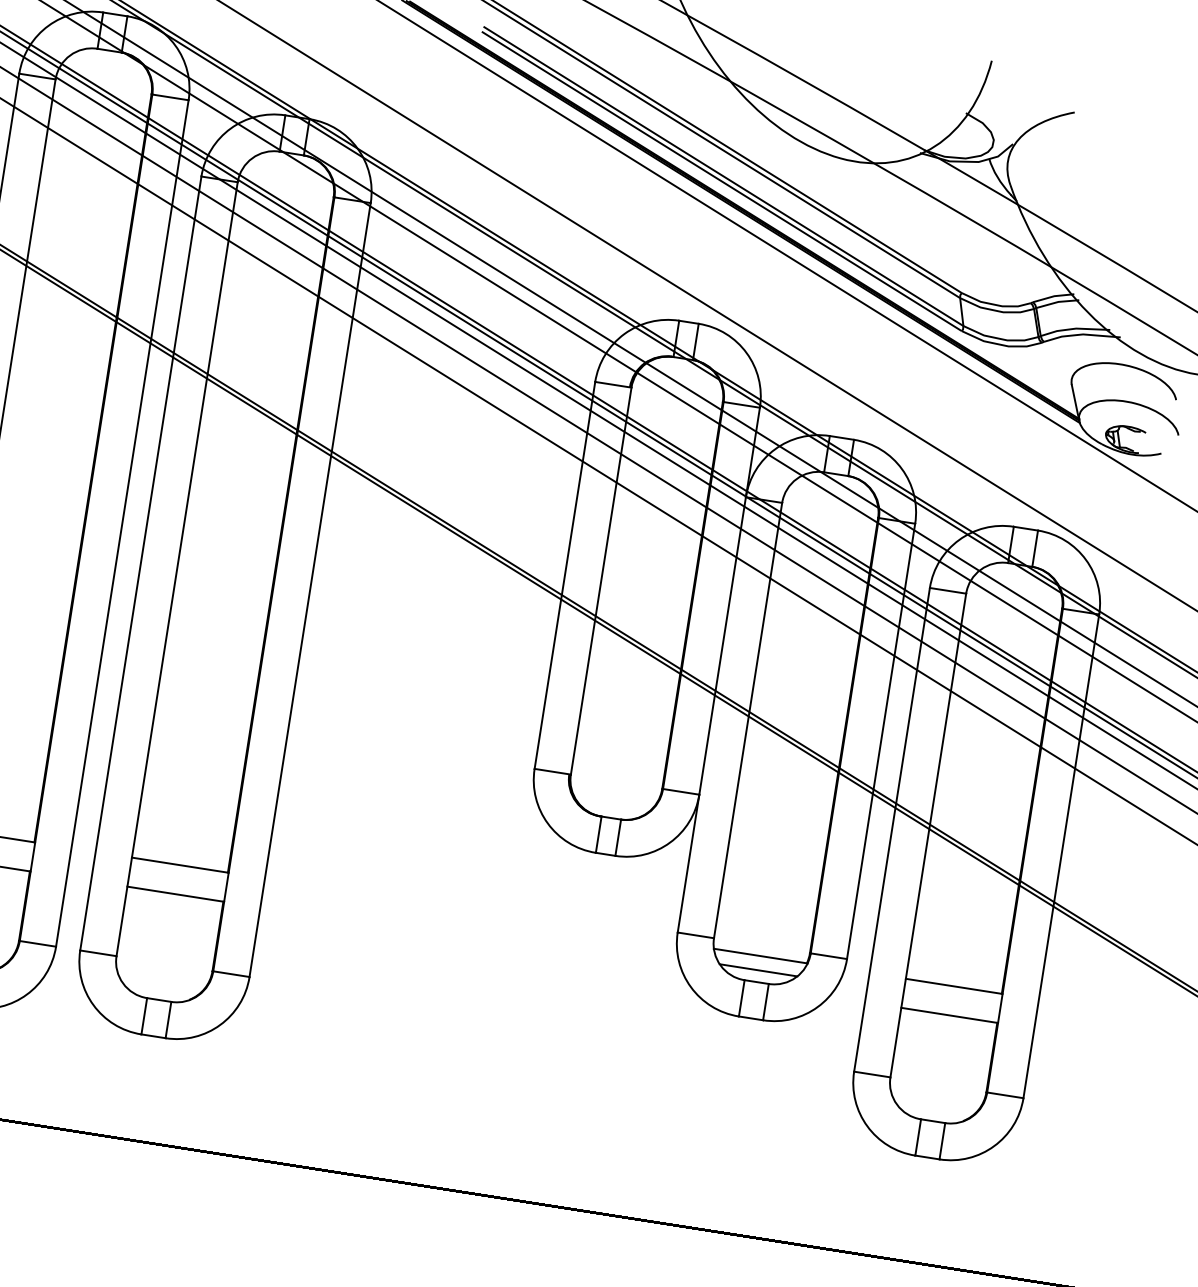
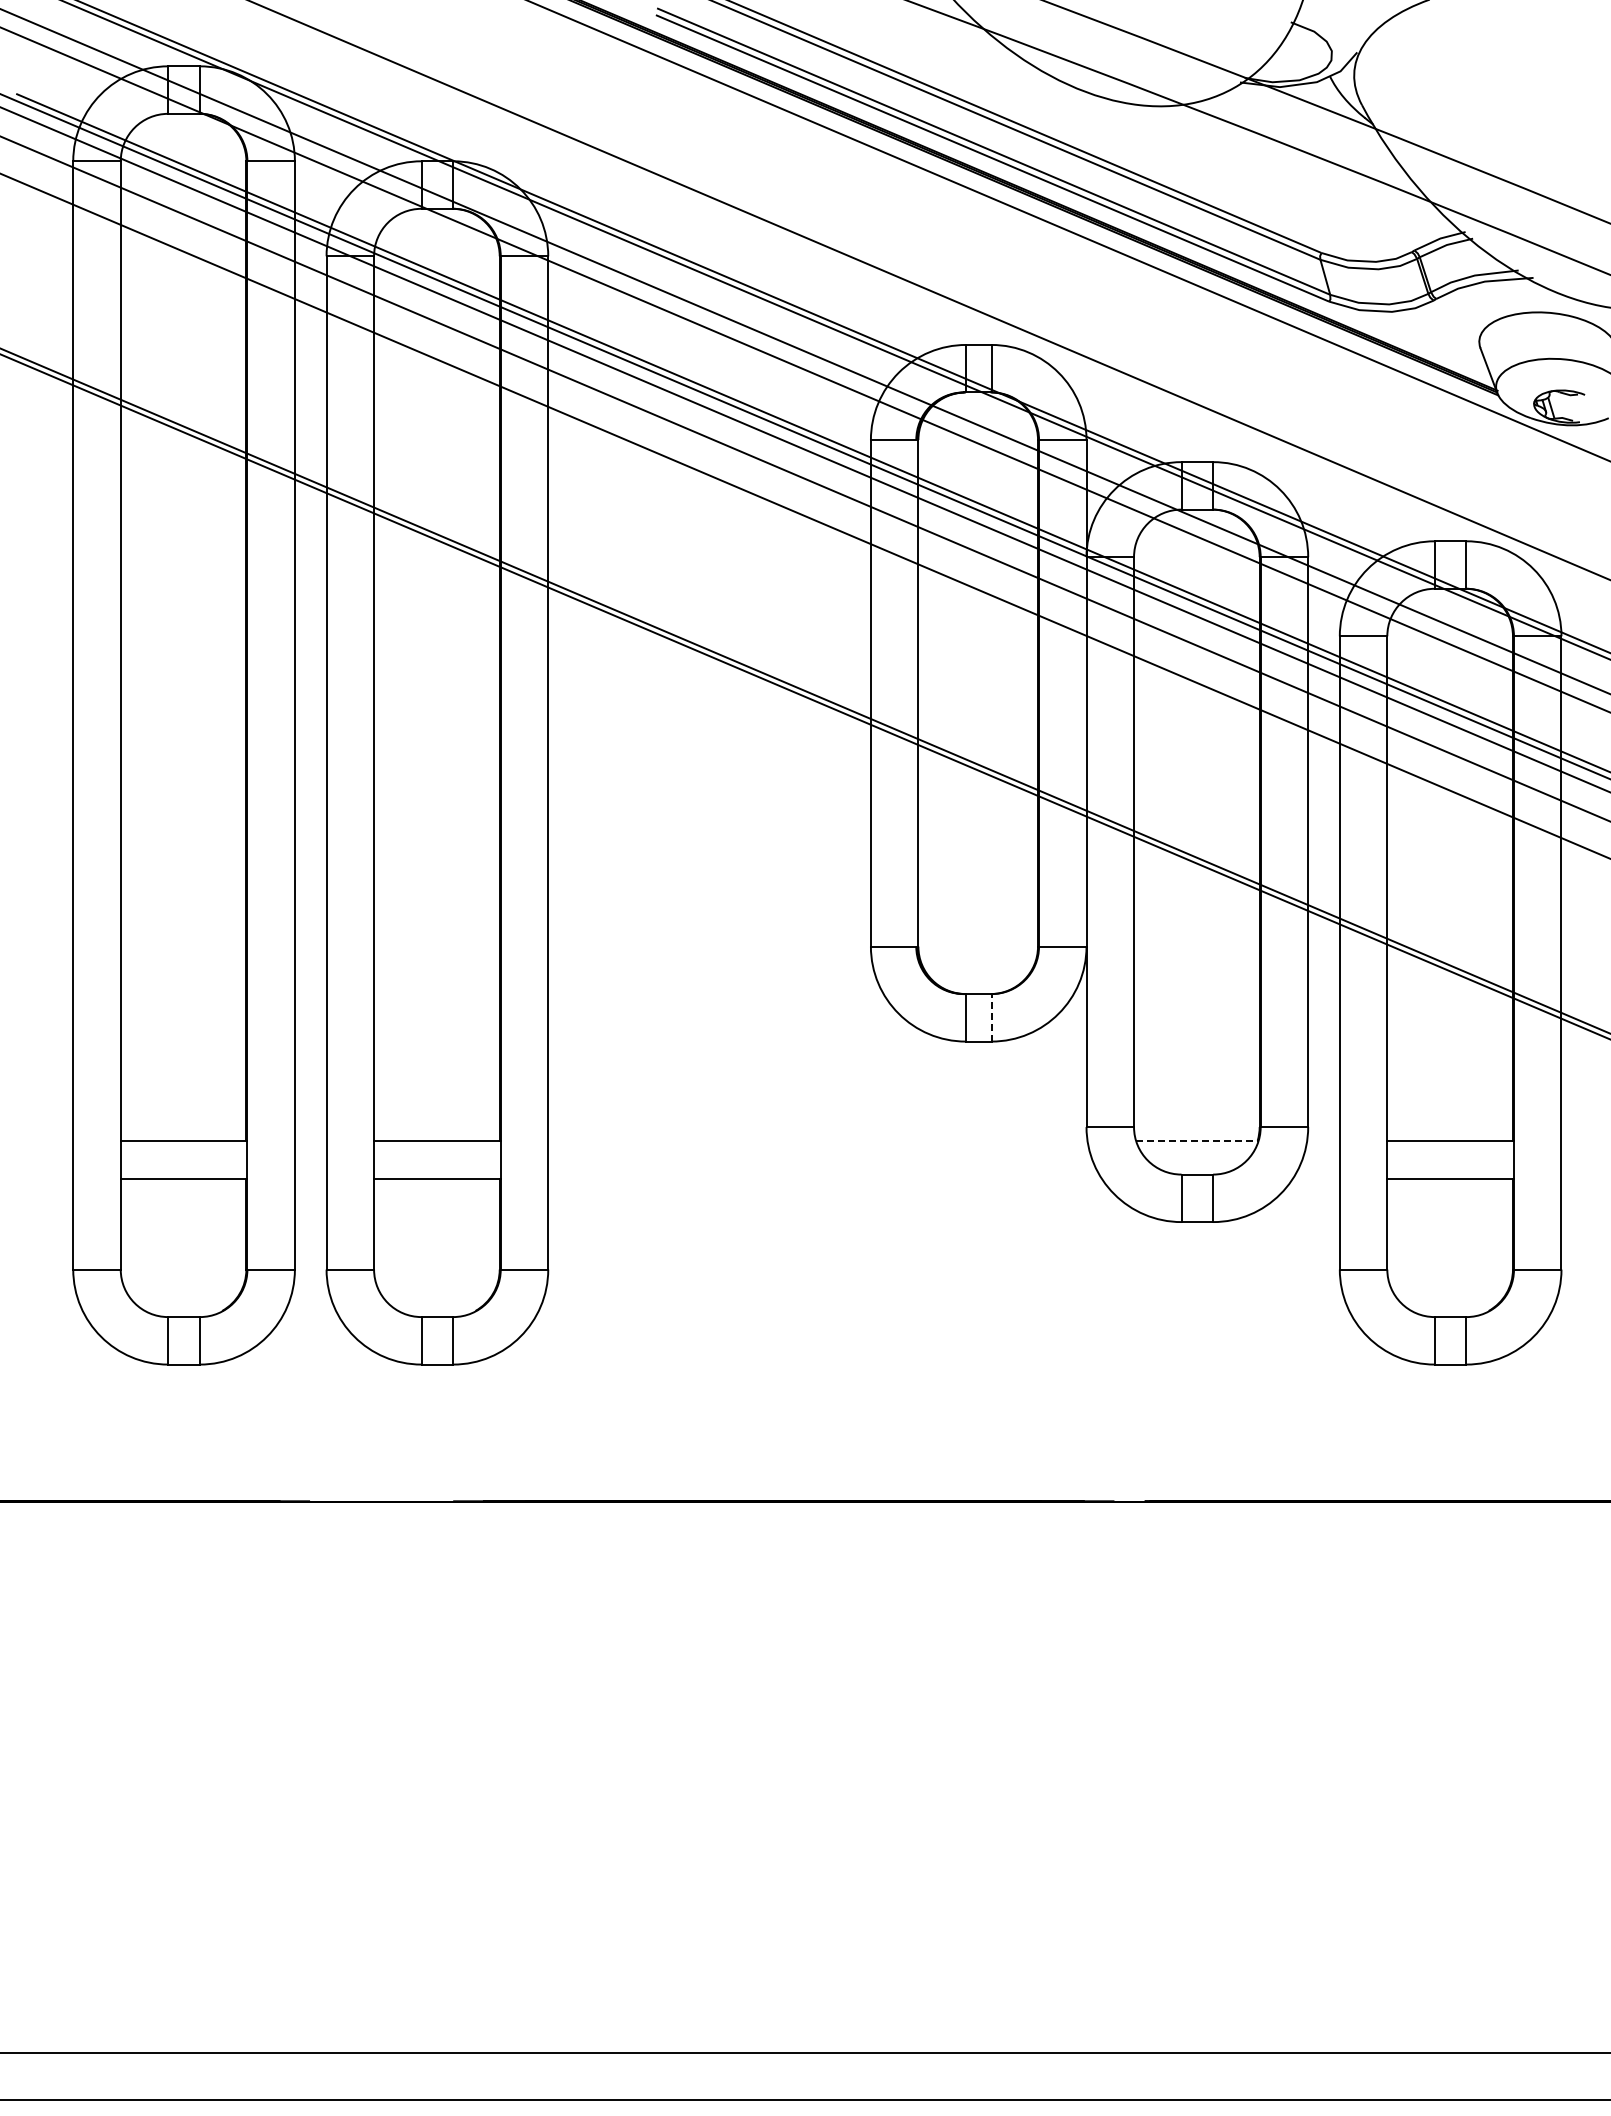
line: (618, 837) -> (991, 1017), solid -> dashed
line: (760, 956) -> (1197, 1140), solid -> dashed
line: (758, 970) -> (1197, 1159), removed

